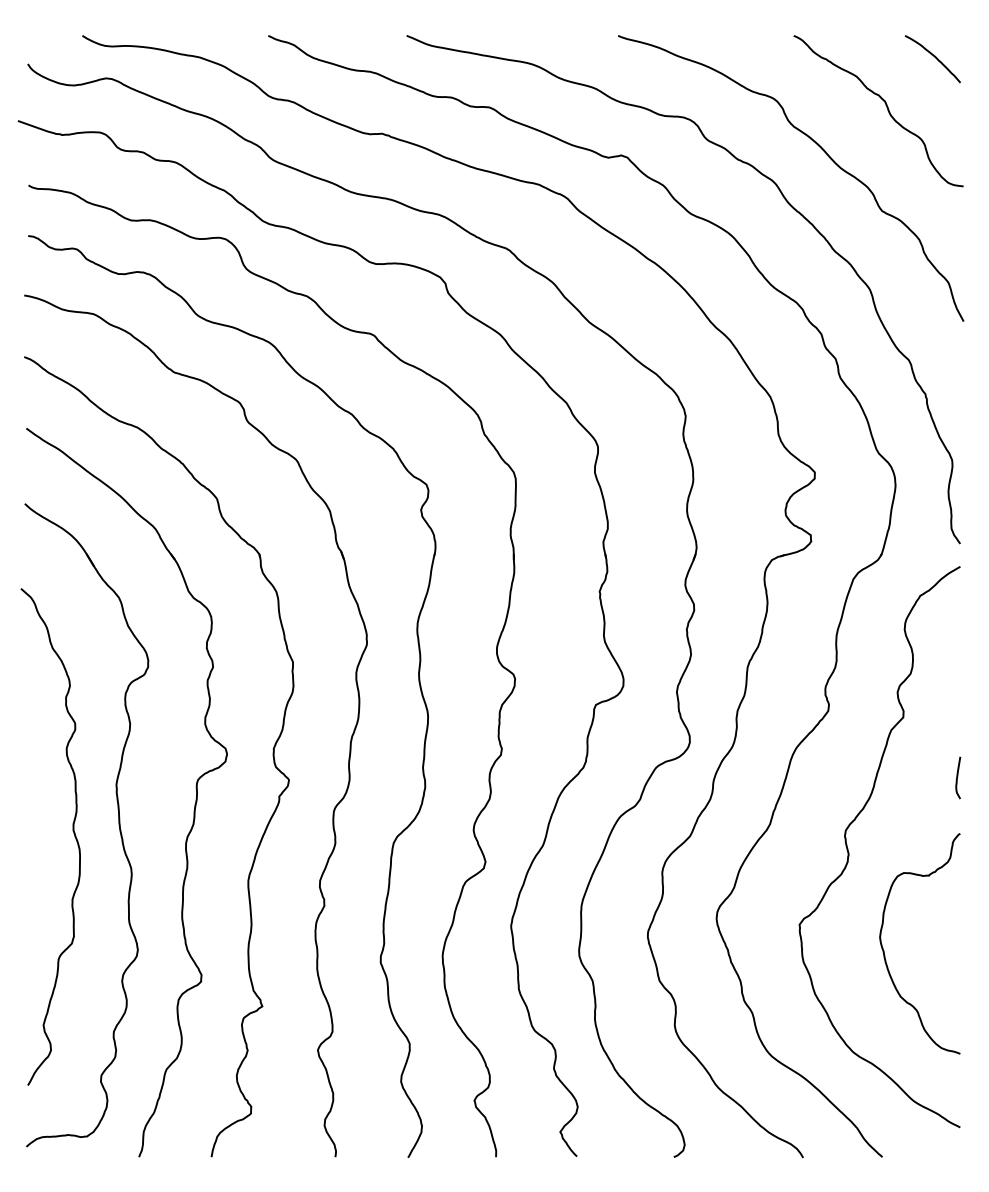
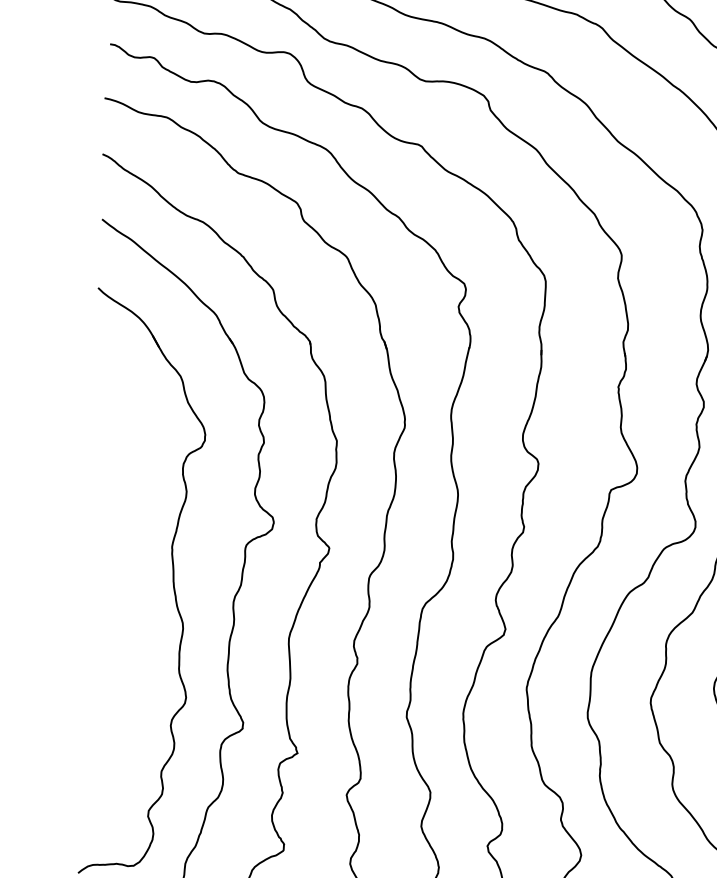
curve: (72, 831) -> (130, 587), removed

